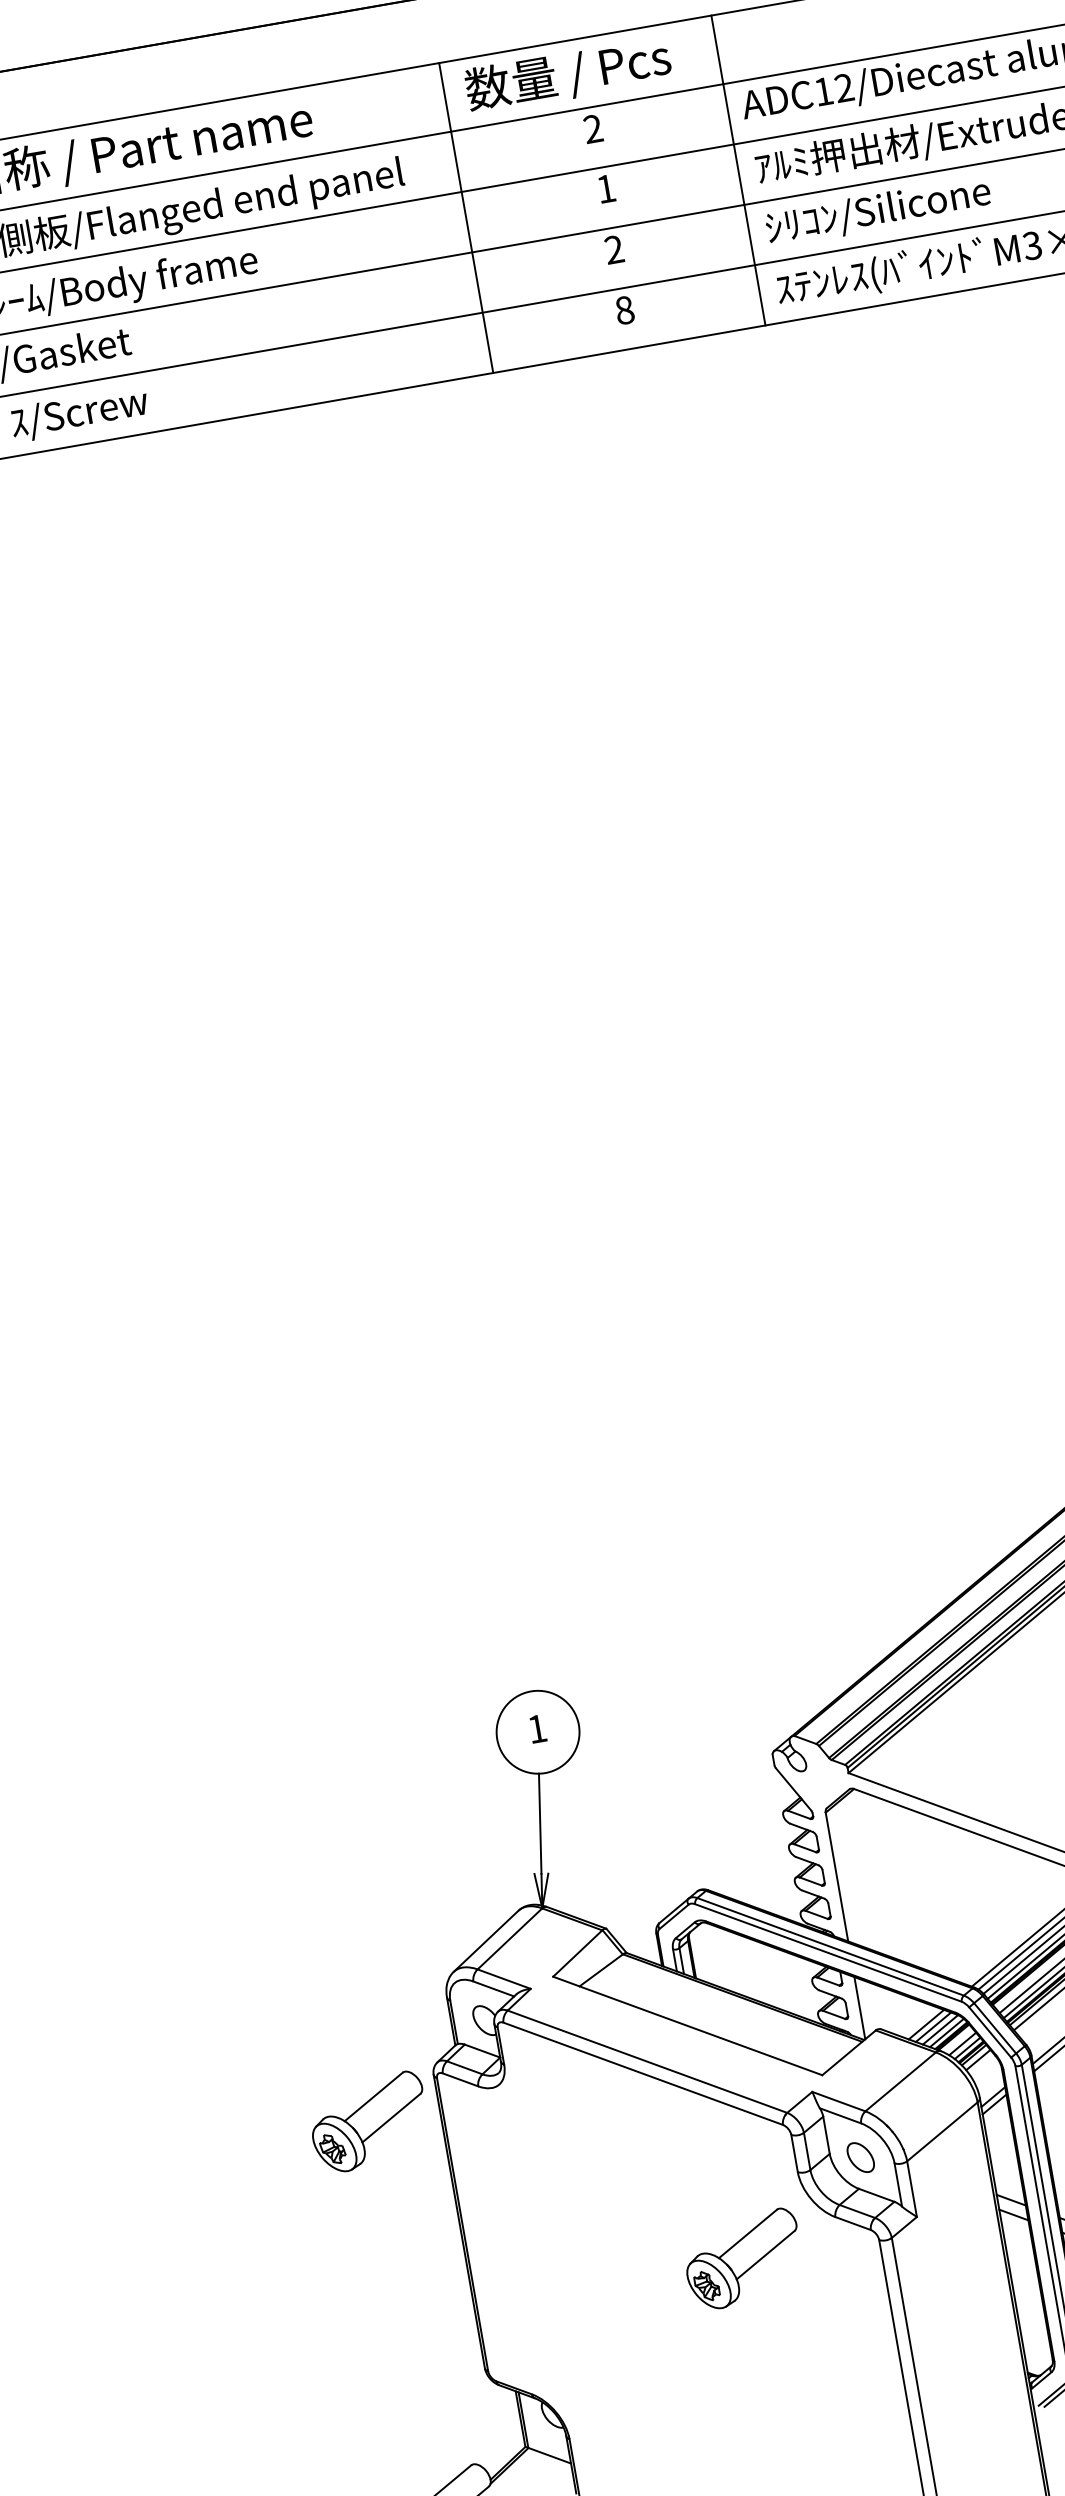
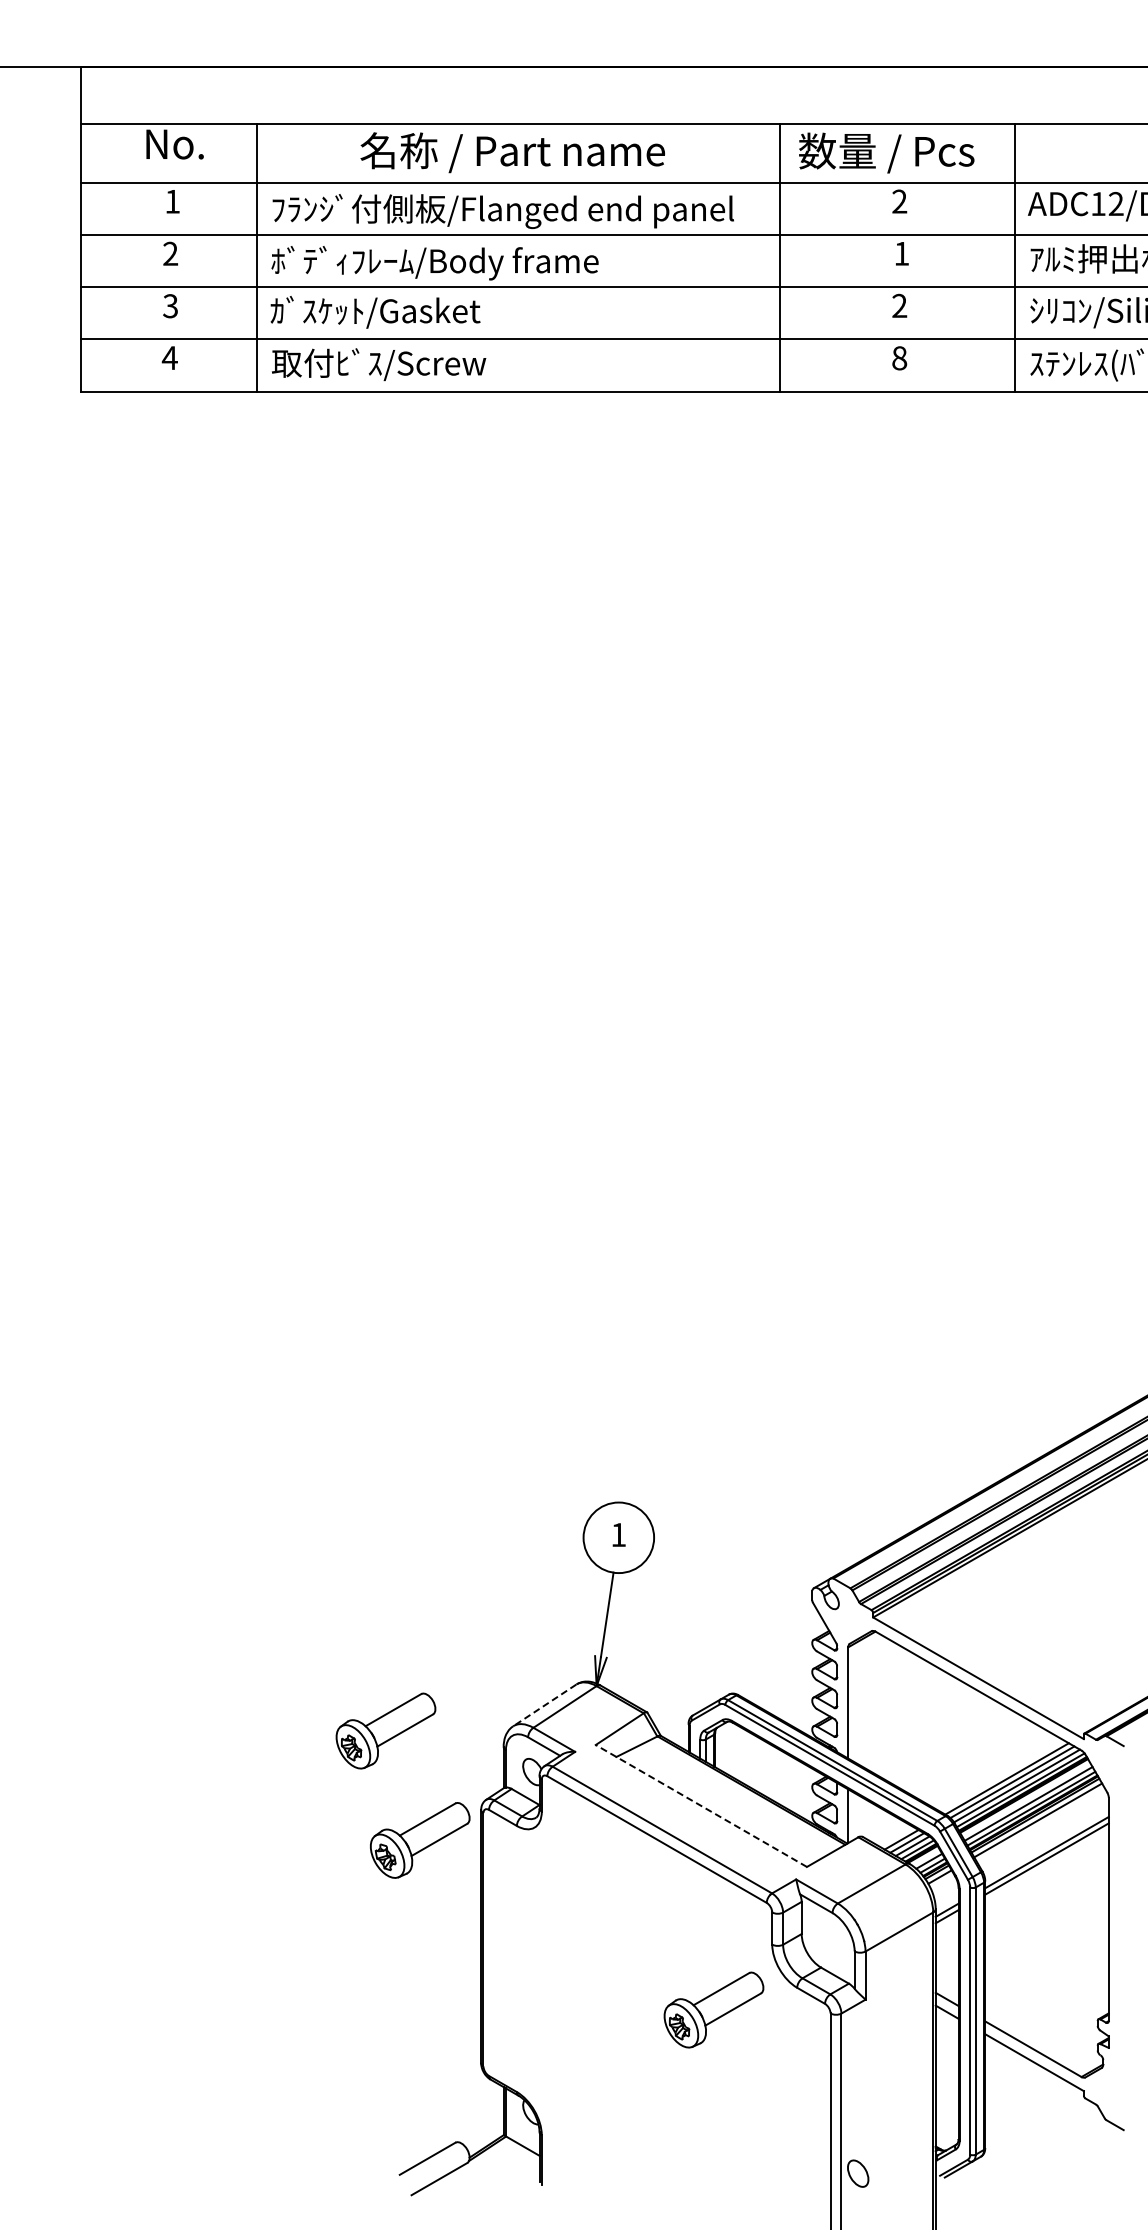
line: (485, 1941) -> (544, 1705), solid -> dashed
part: (306, 2002) -> (385, 1730), added
line: (687, 2025) -> (701, 1805), solid -> dashed
part: (861, 2157) -> (858, 2173), moved

